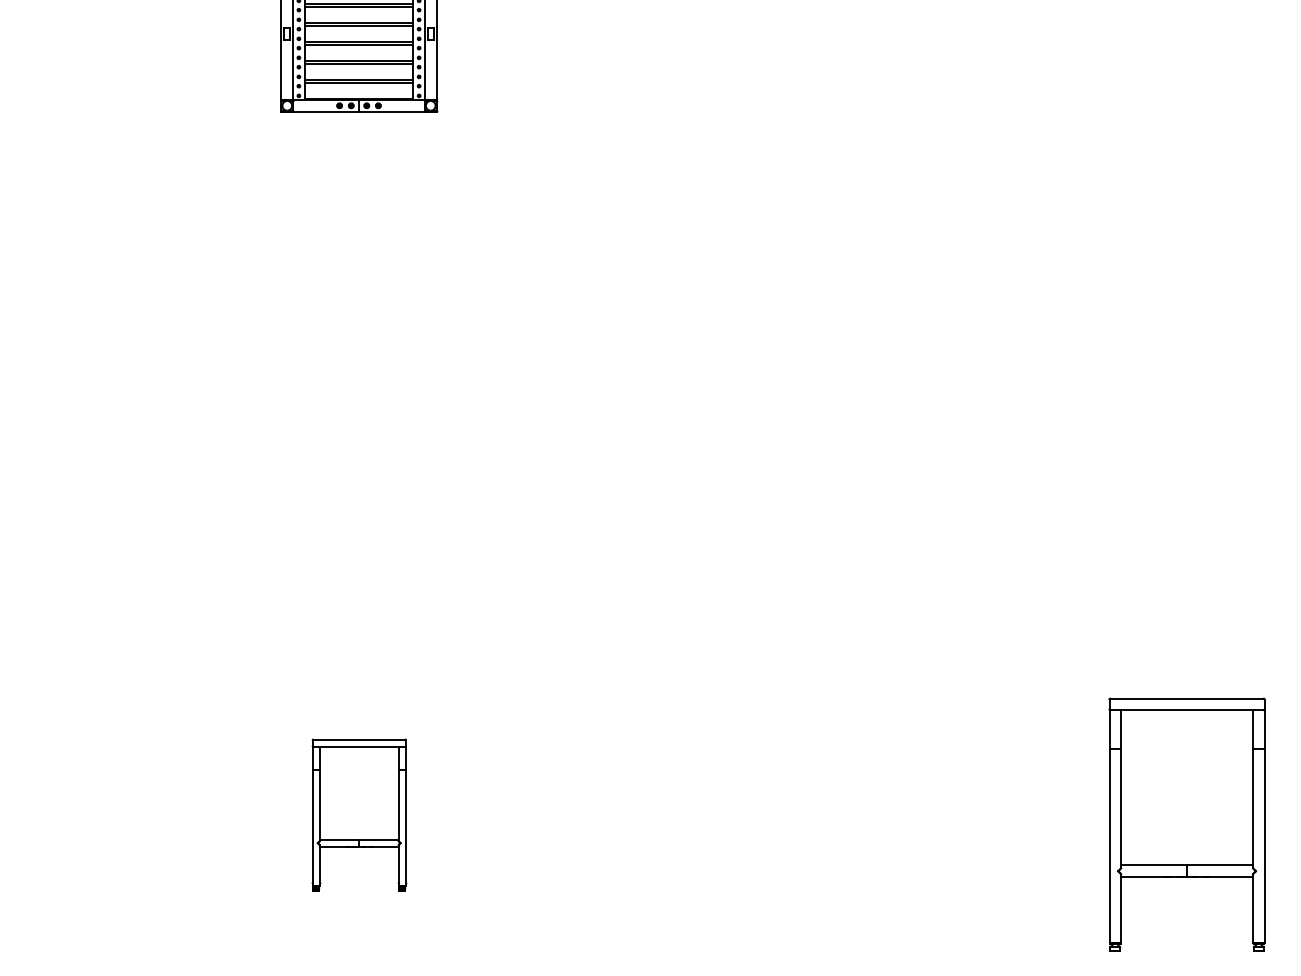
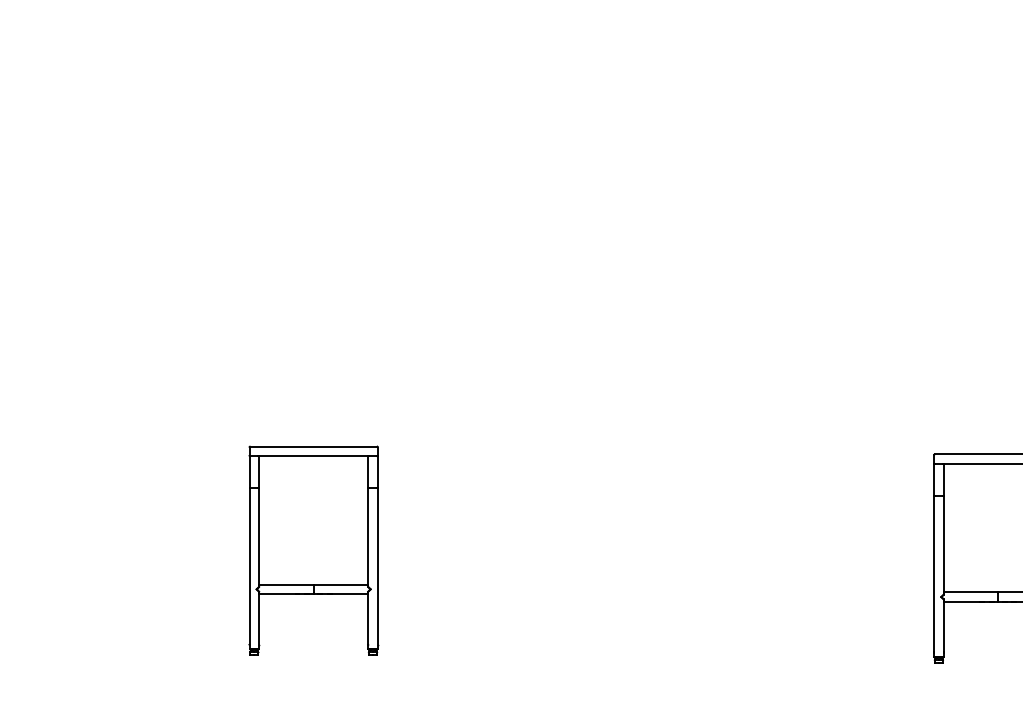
part: (359, 814) -> (314, 550), size x1.67

